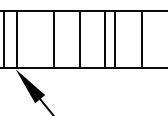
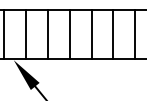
line: (16, 38) -> (25, 33), moved
line: (114, 38) -> (113, 33), moved
line: (141, 38) -> (134, 33), moved

